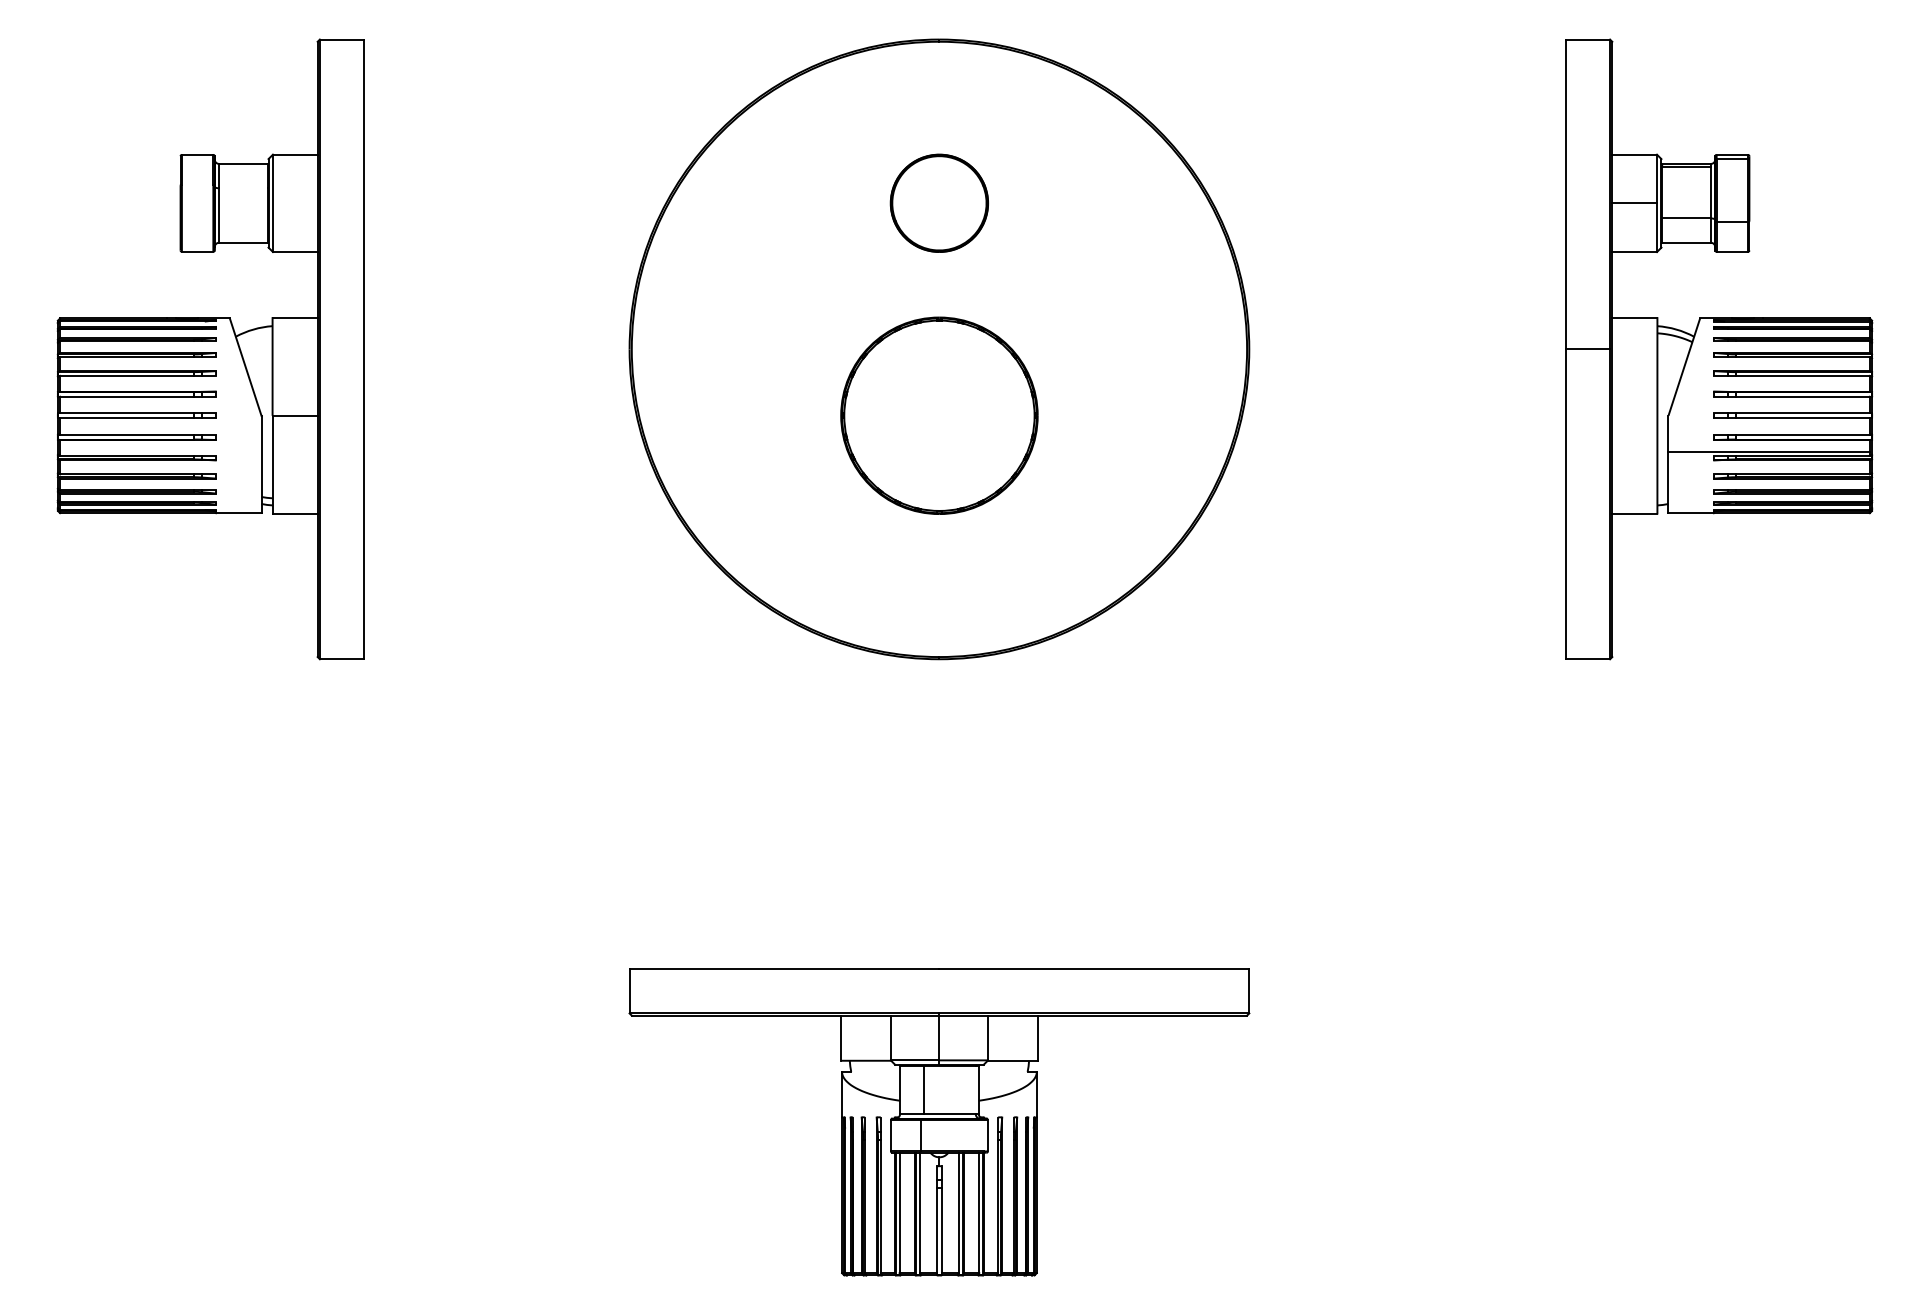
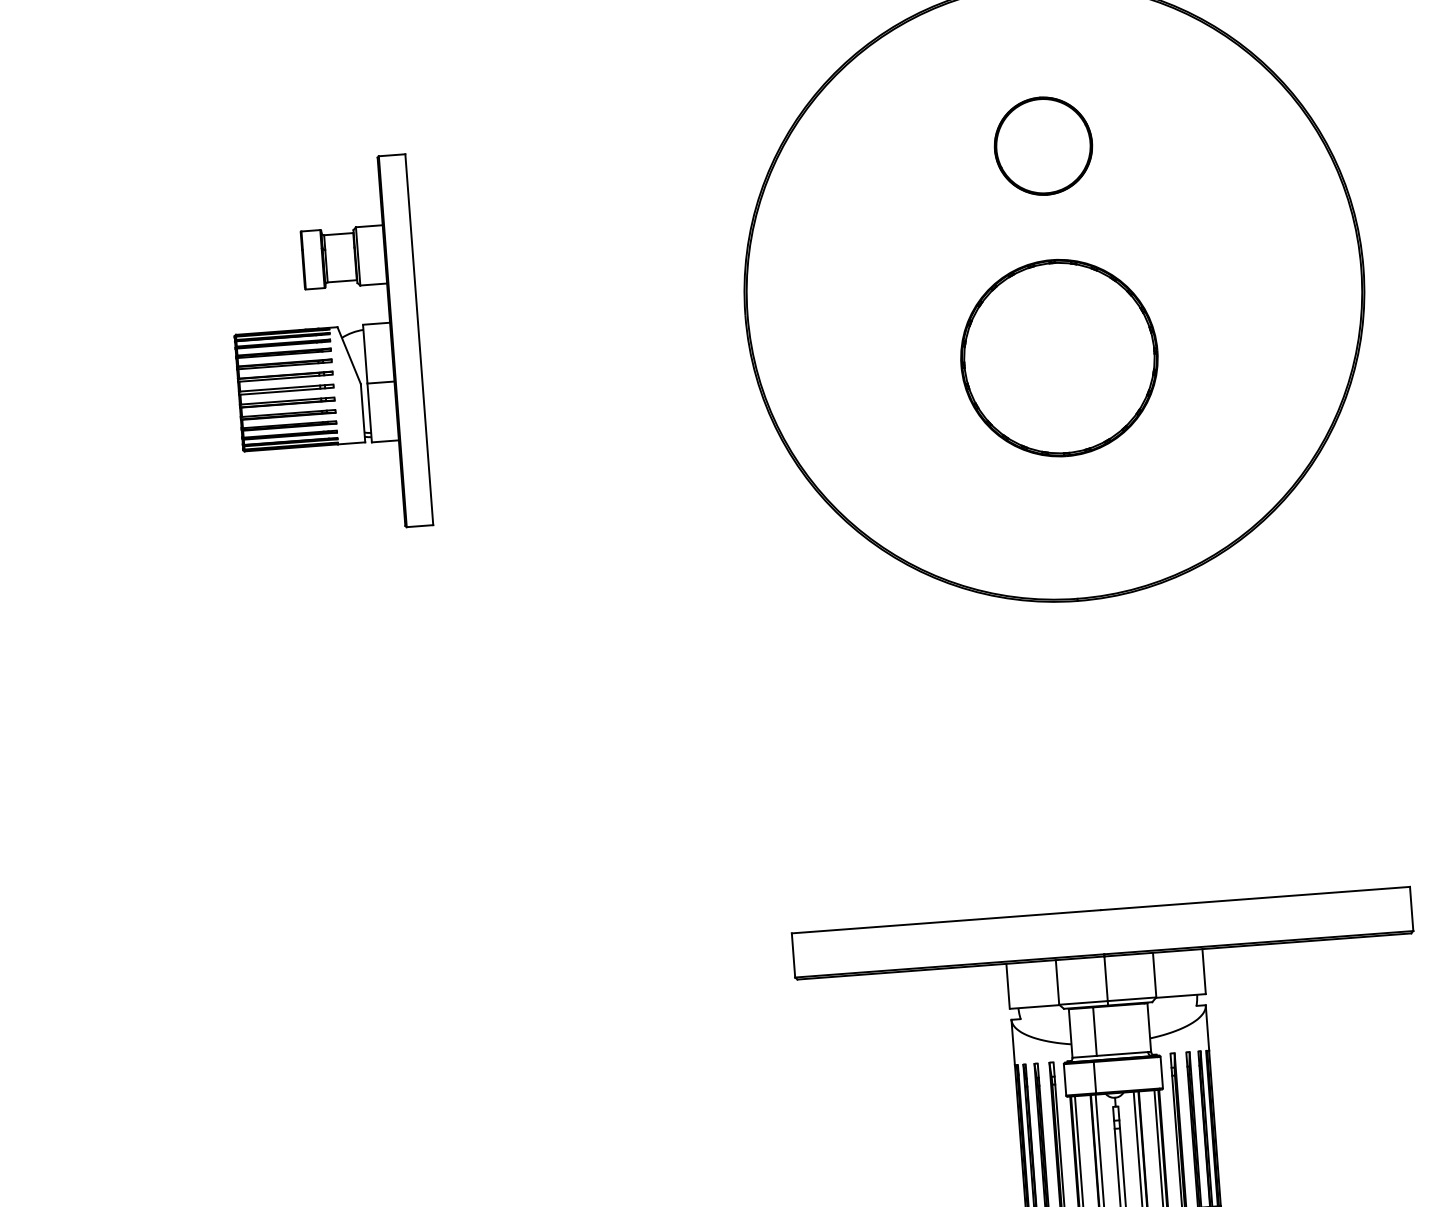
part: (210, 349) -> (327, 346), size x0.6

